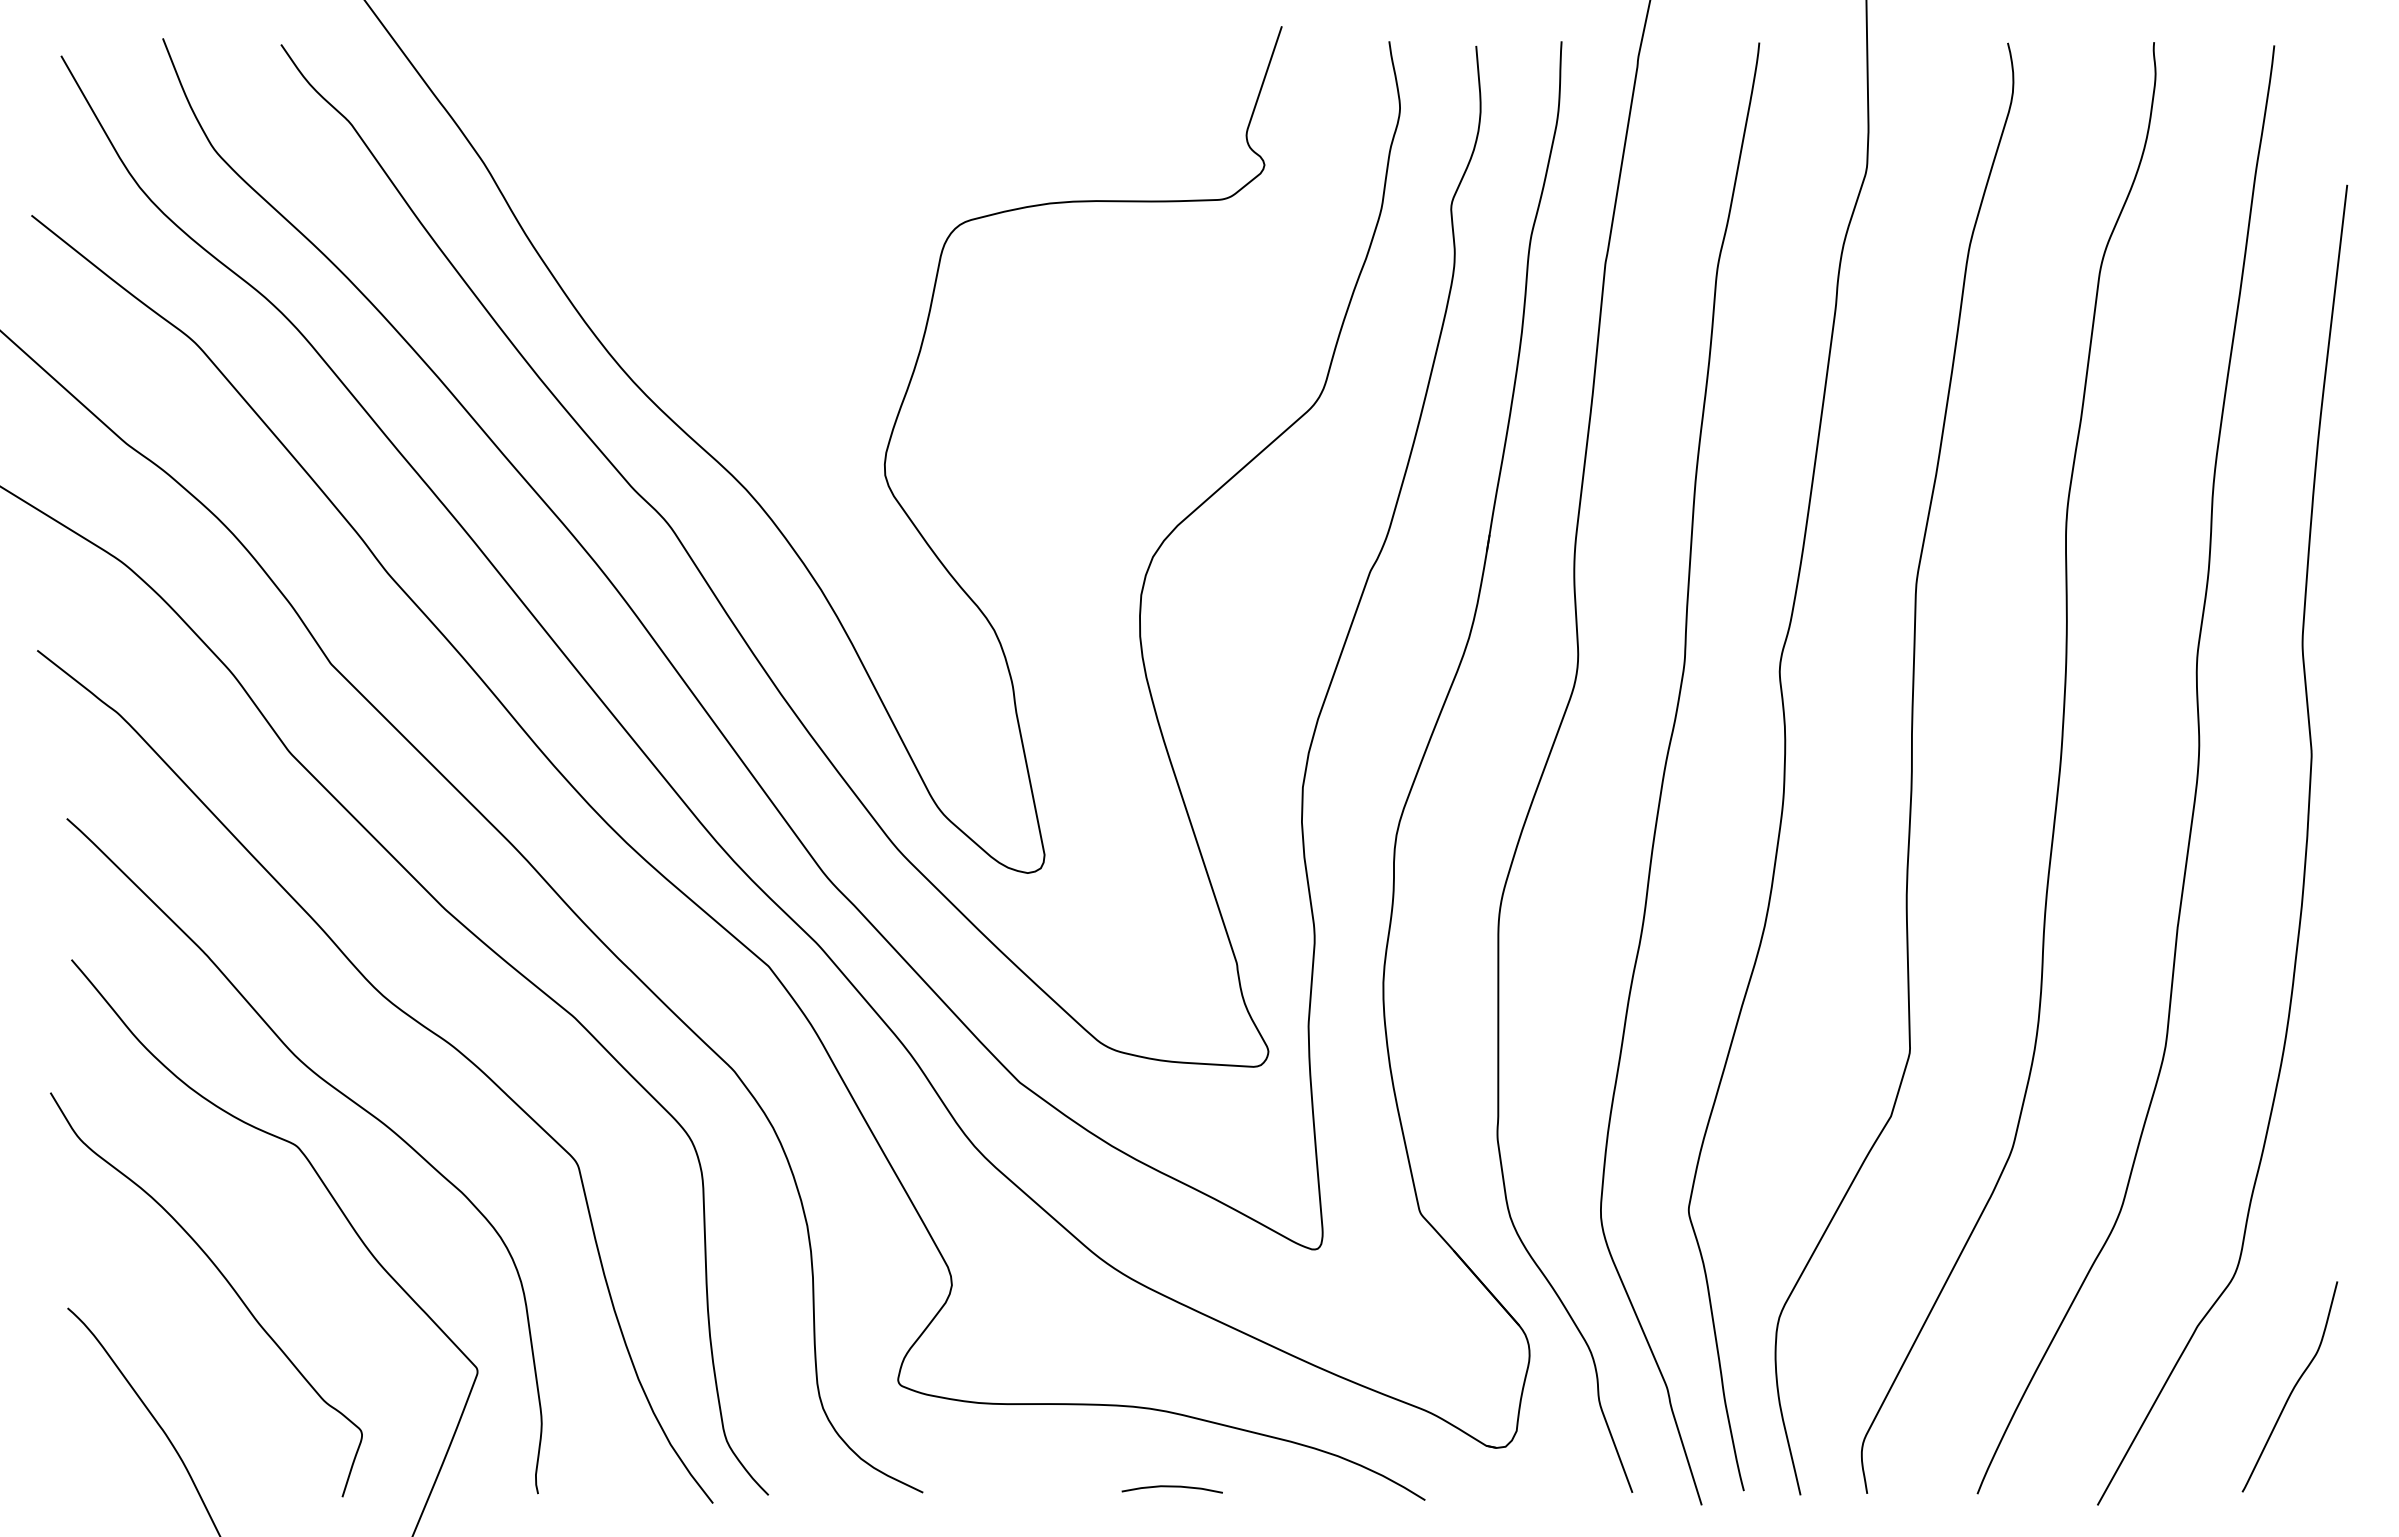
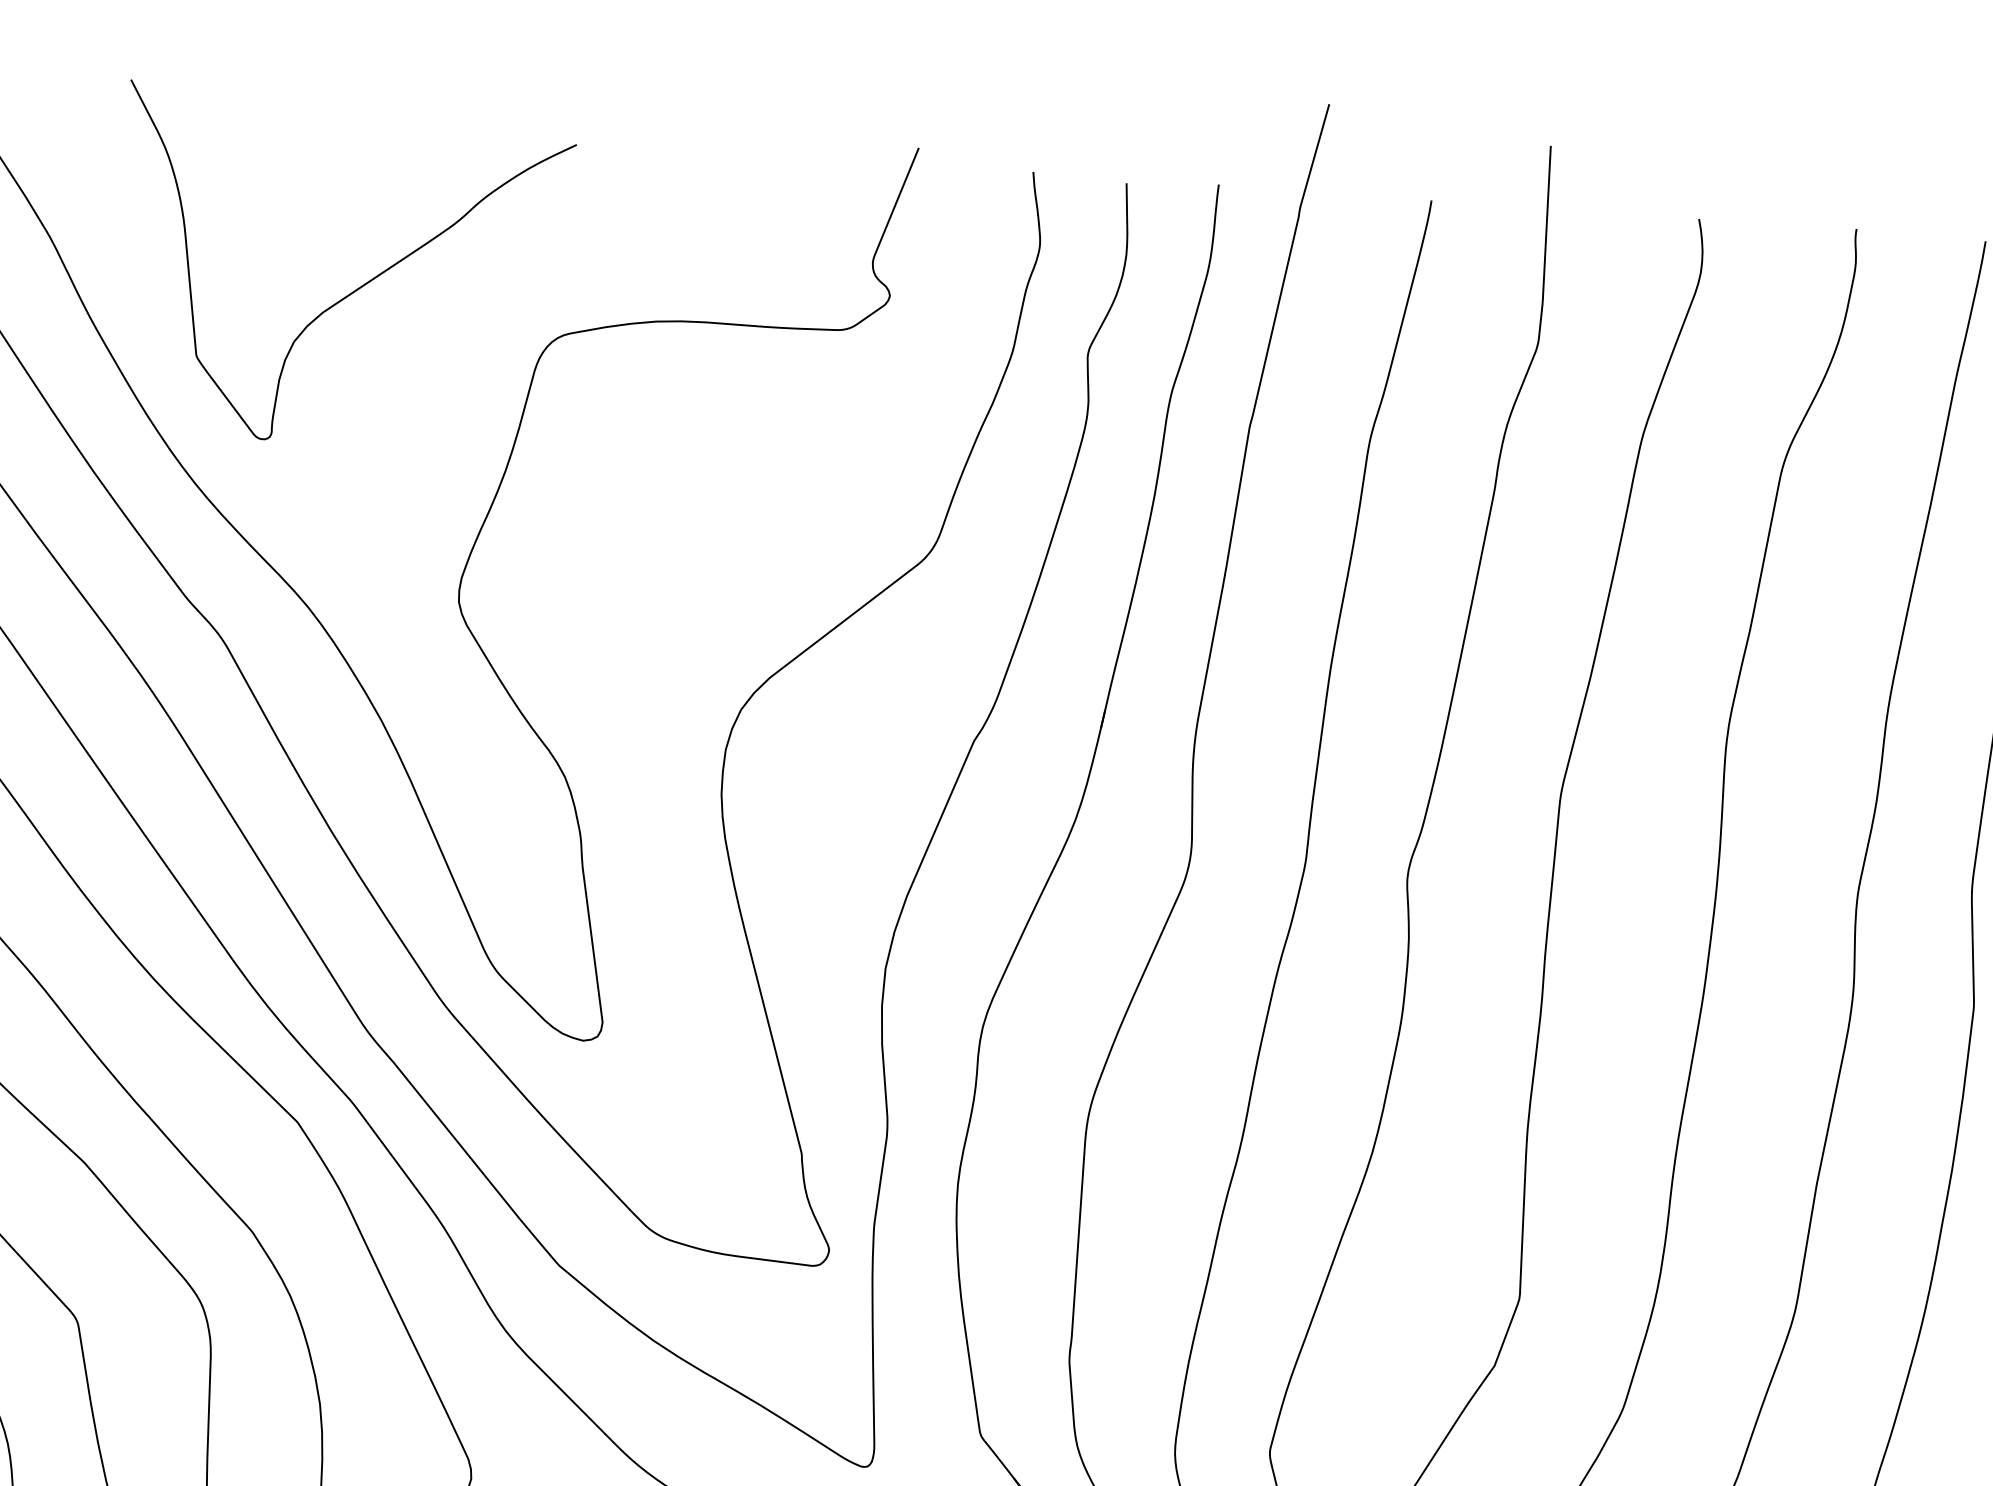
curve: (772, 190) -> (358, 287), added

